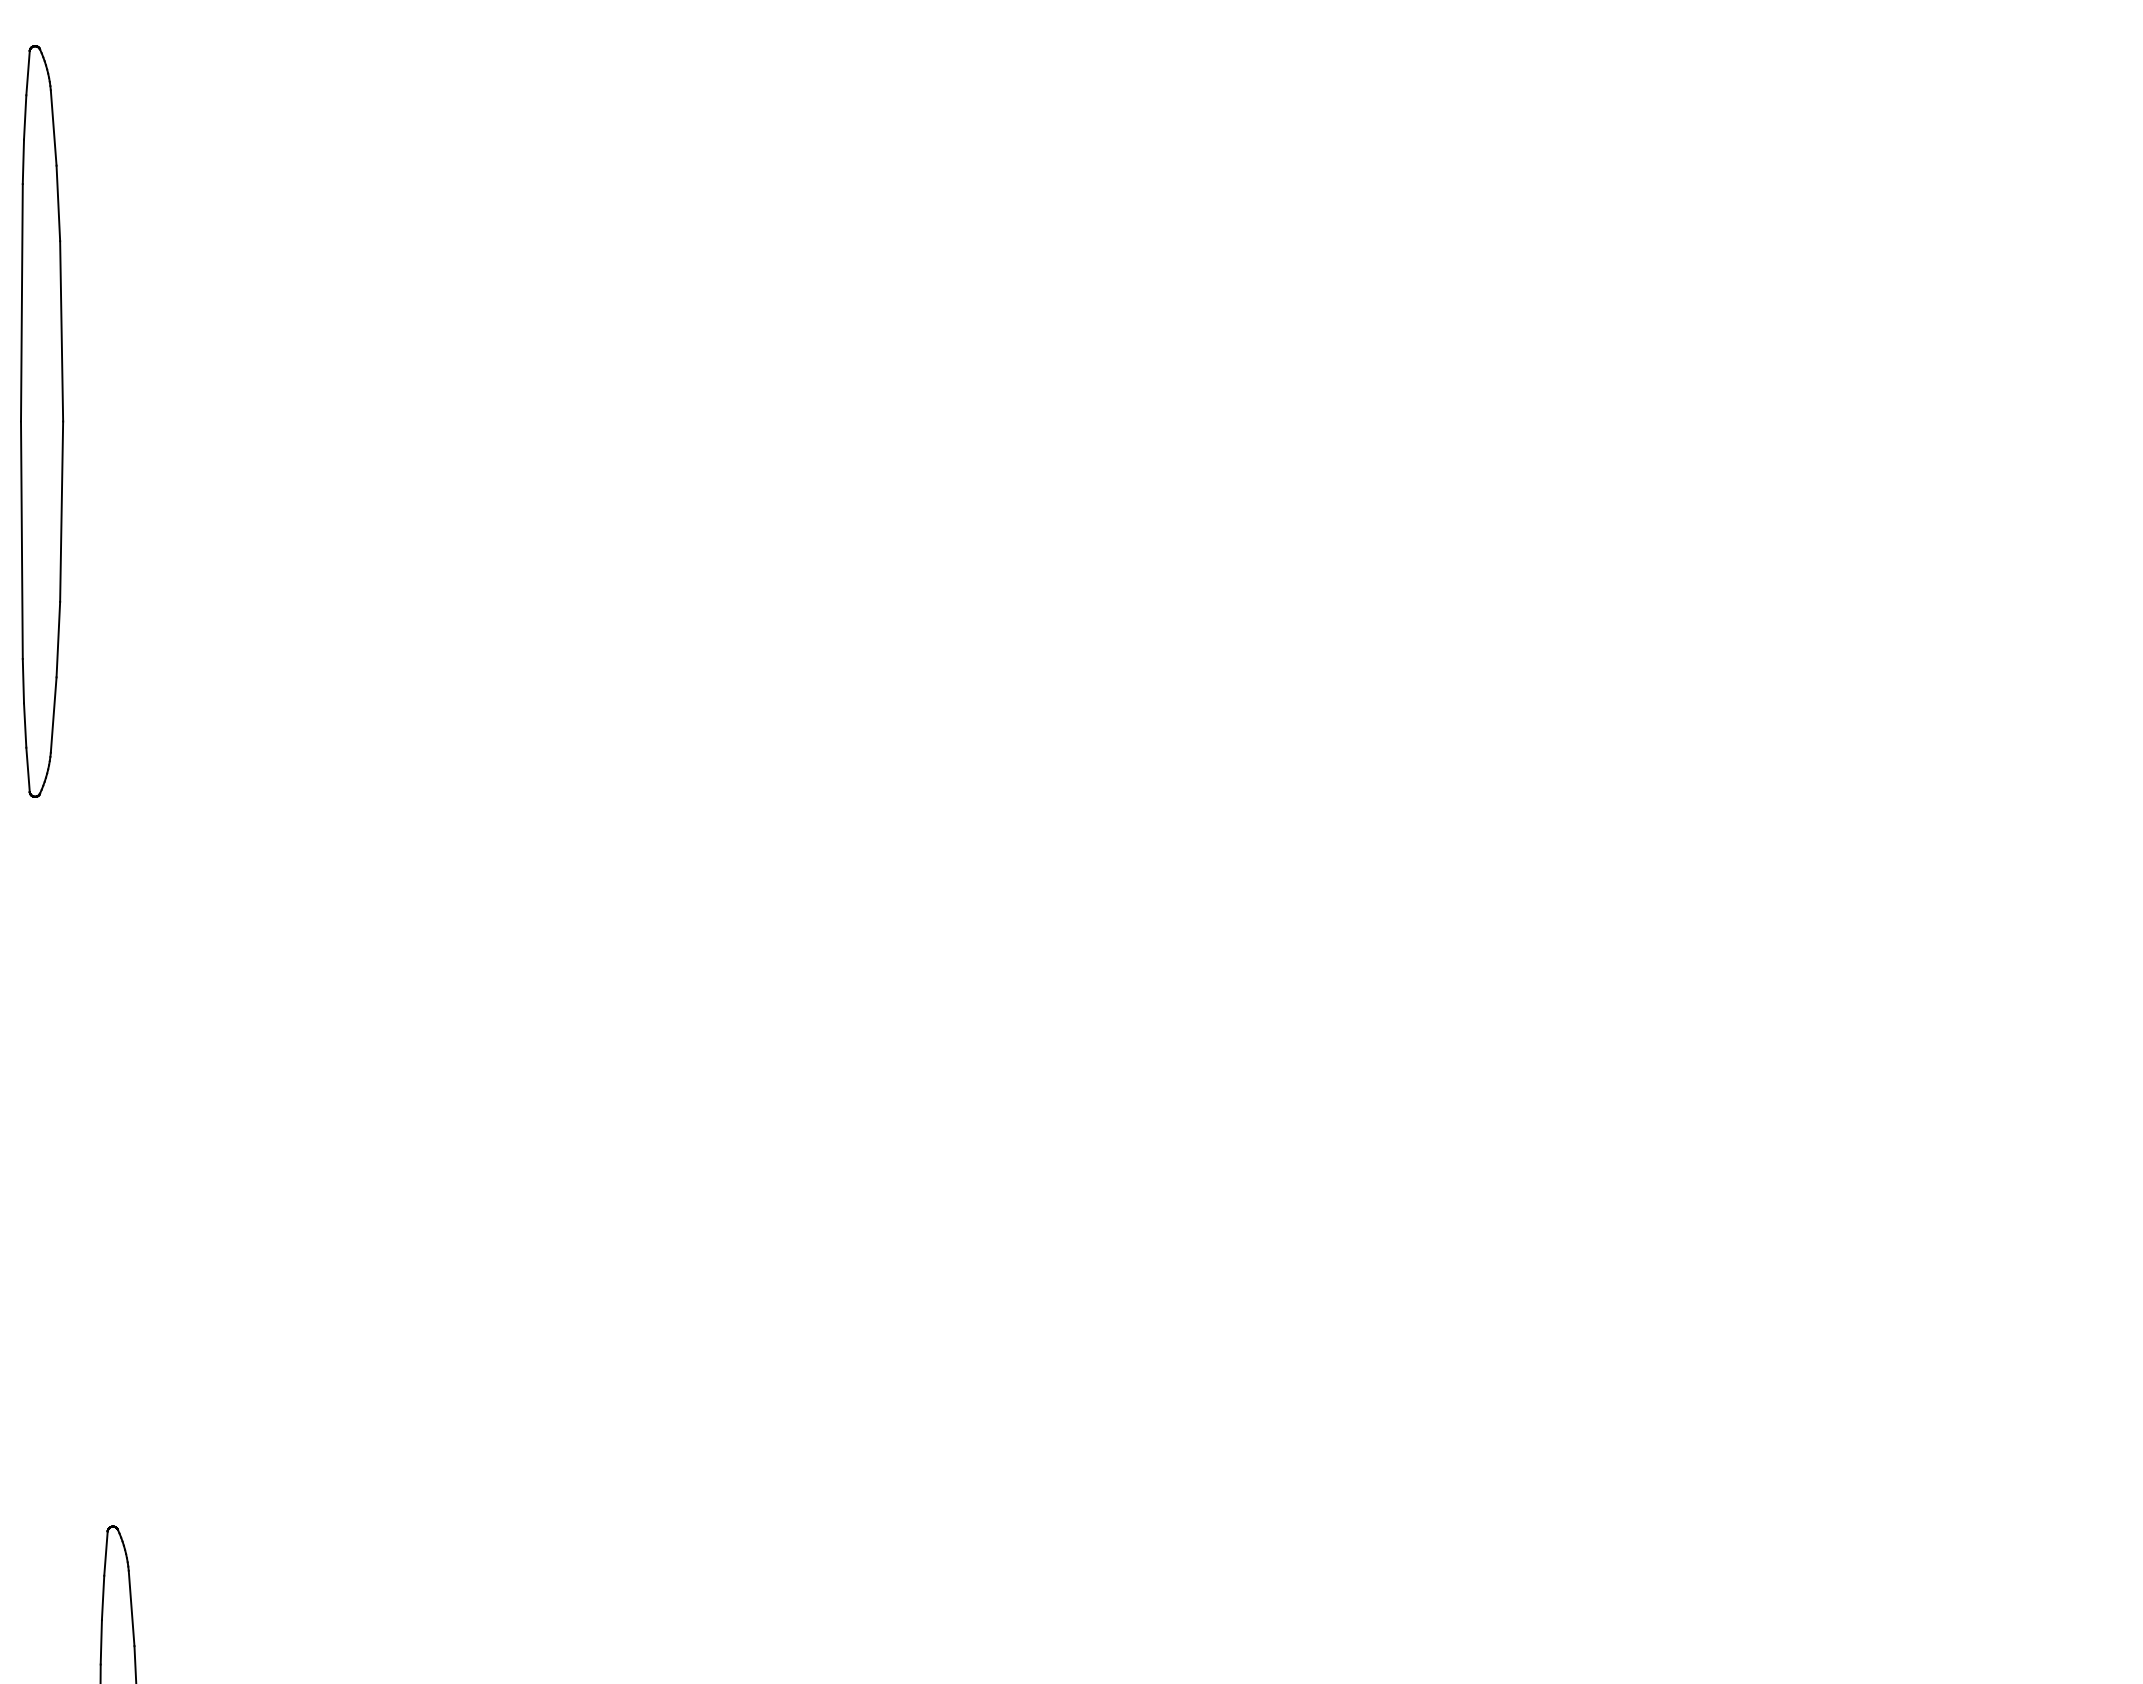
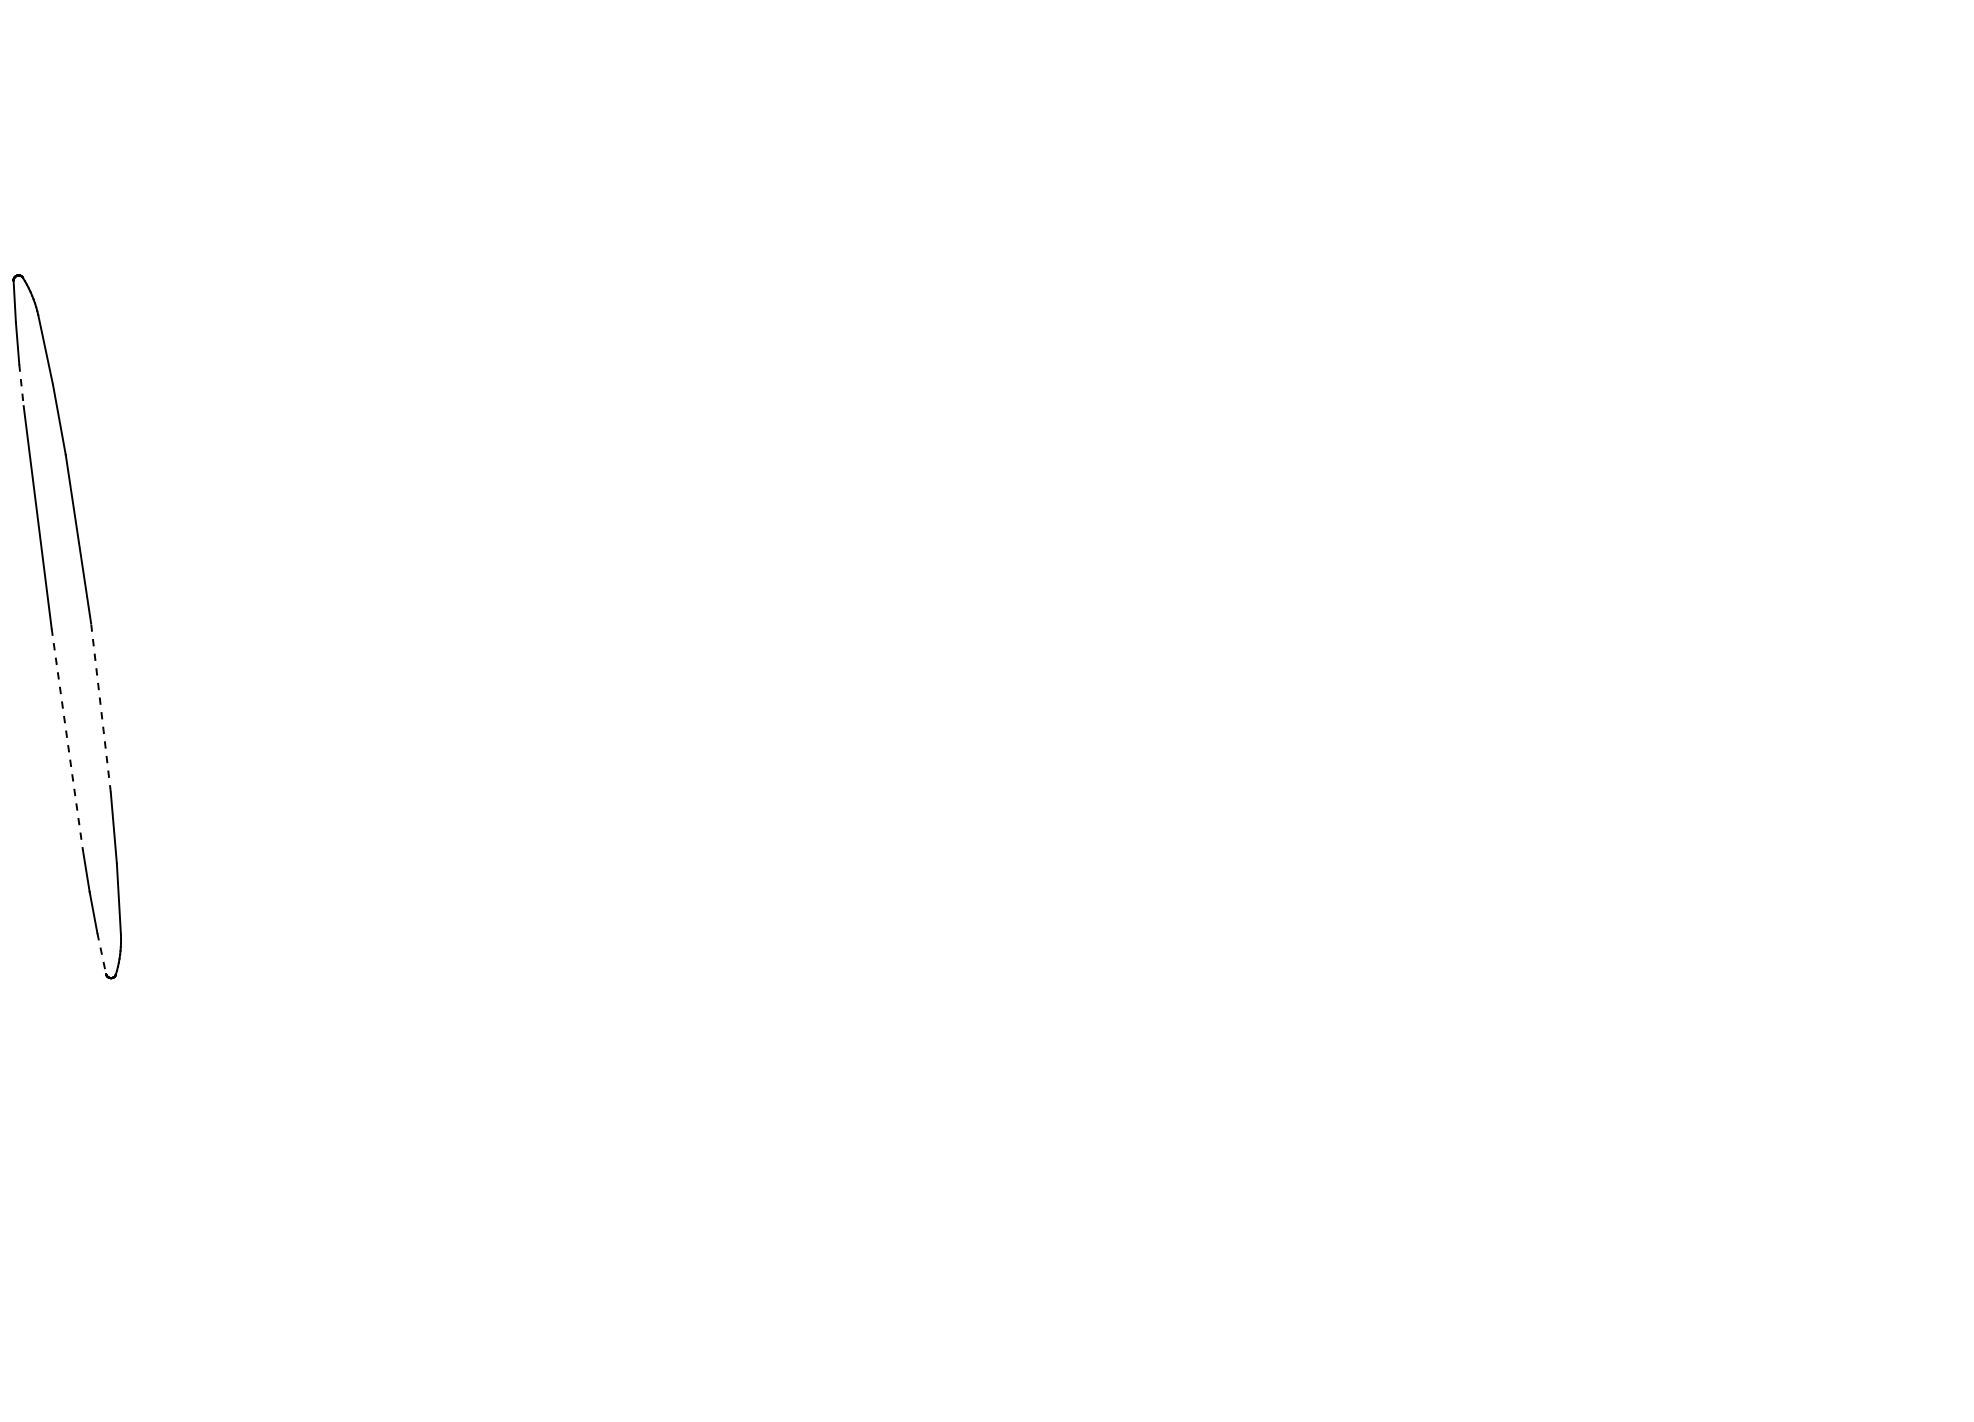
line: (23, 162) -> (21, 385), solid -> dashed
line: (61, 511) -> (100, 707), solid -> dashed
line: (21, 540) -> (66, 739), solid -> dashed
line: (28, 770) -> (102, 954), solid -> dashed

